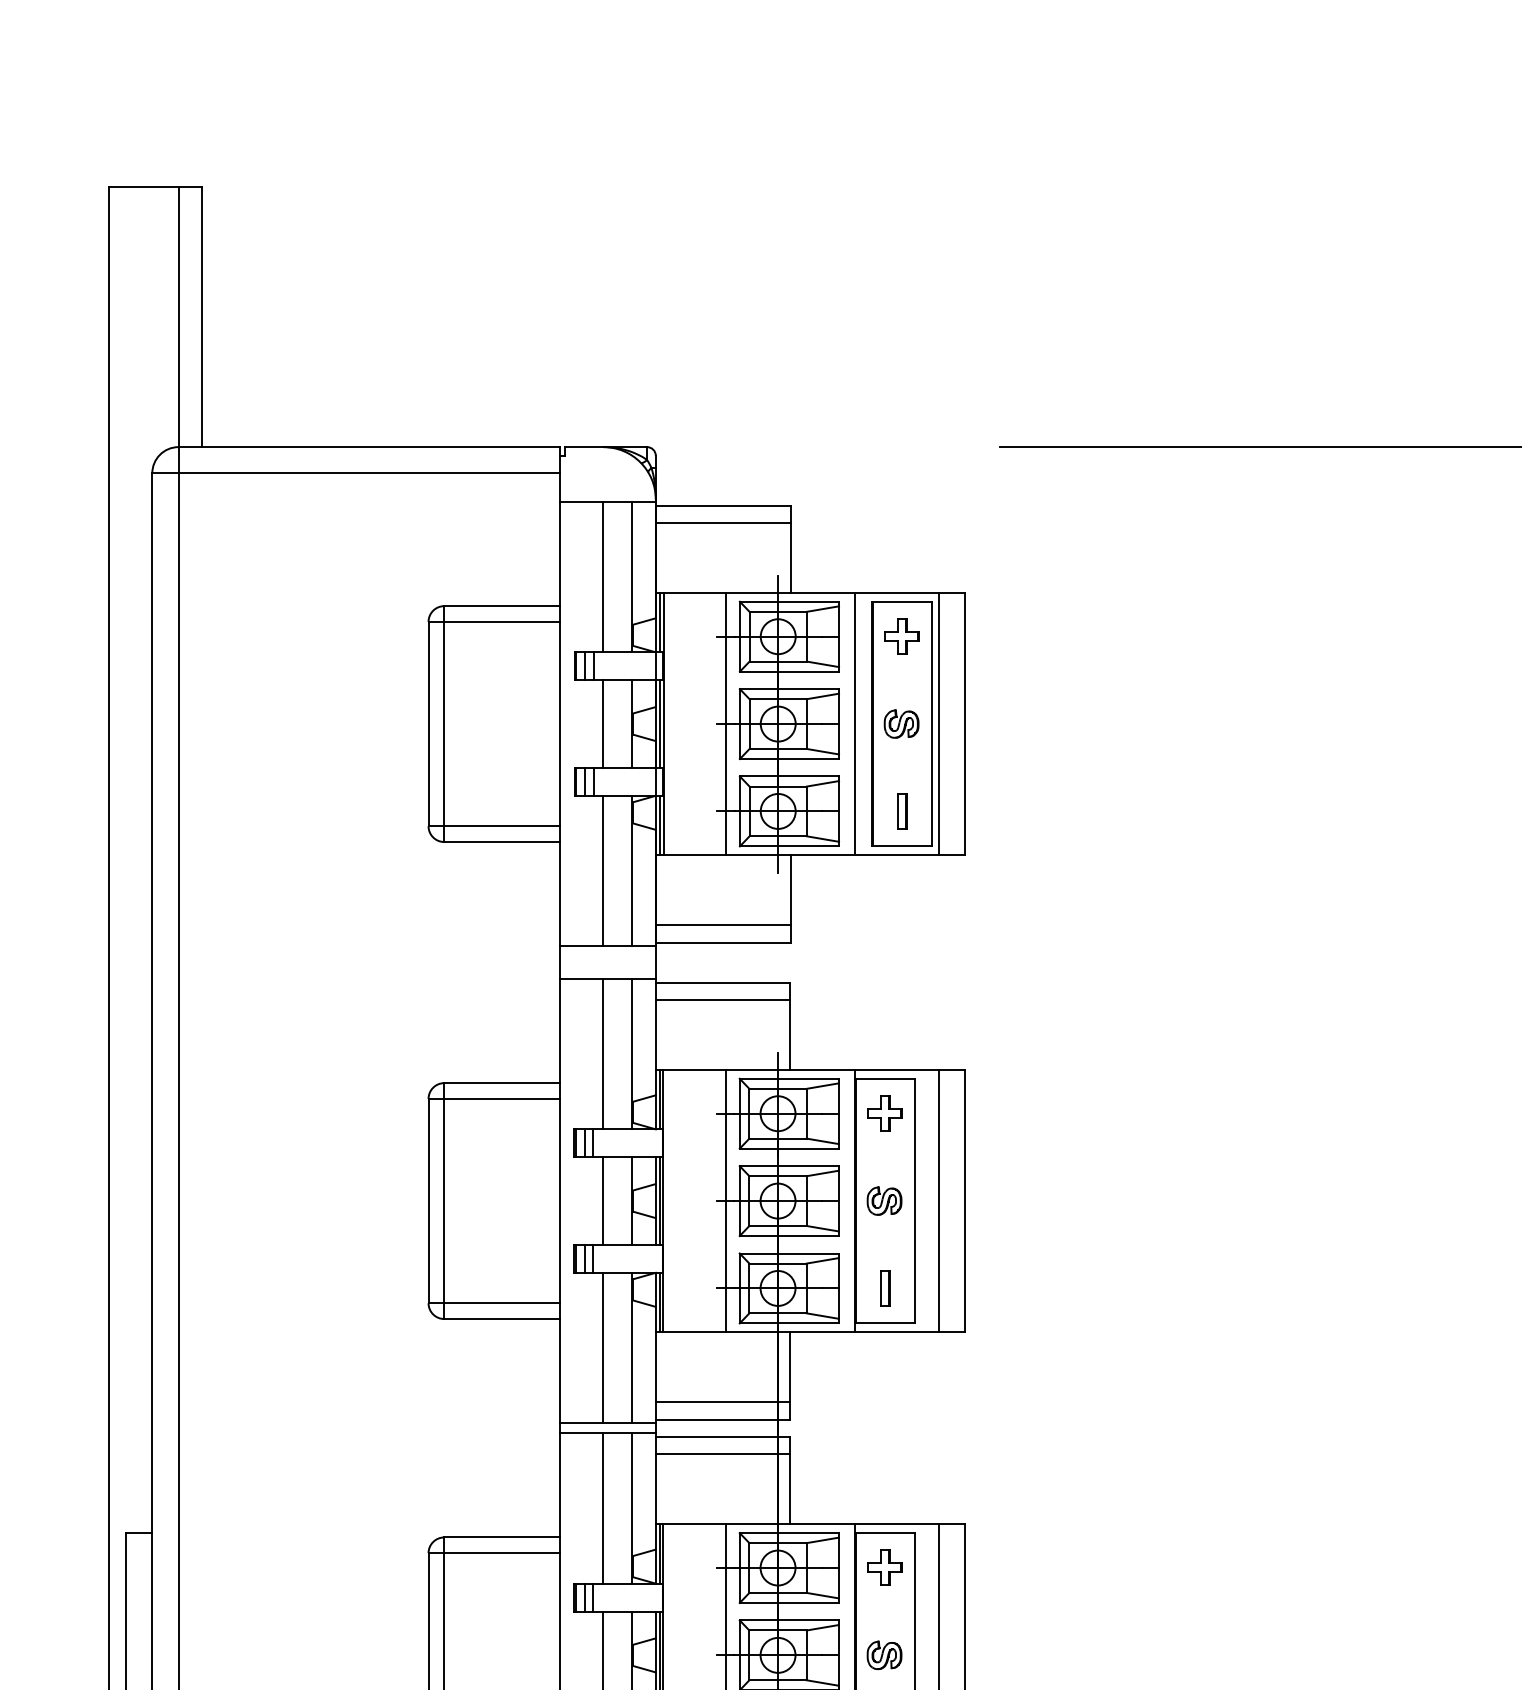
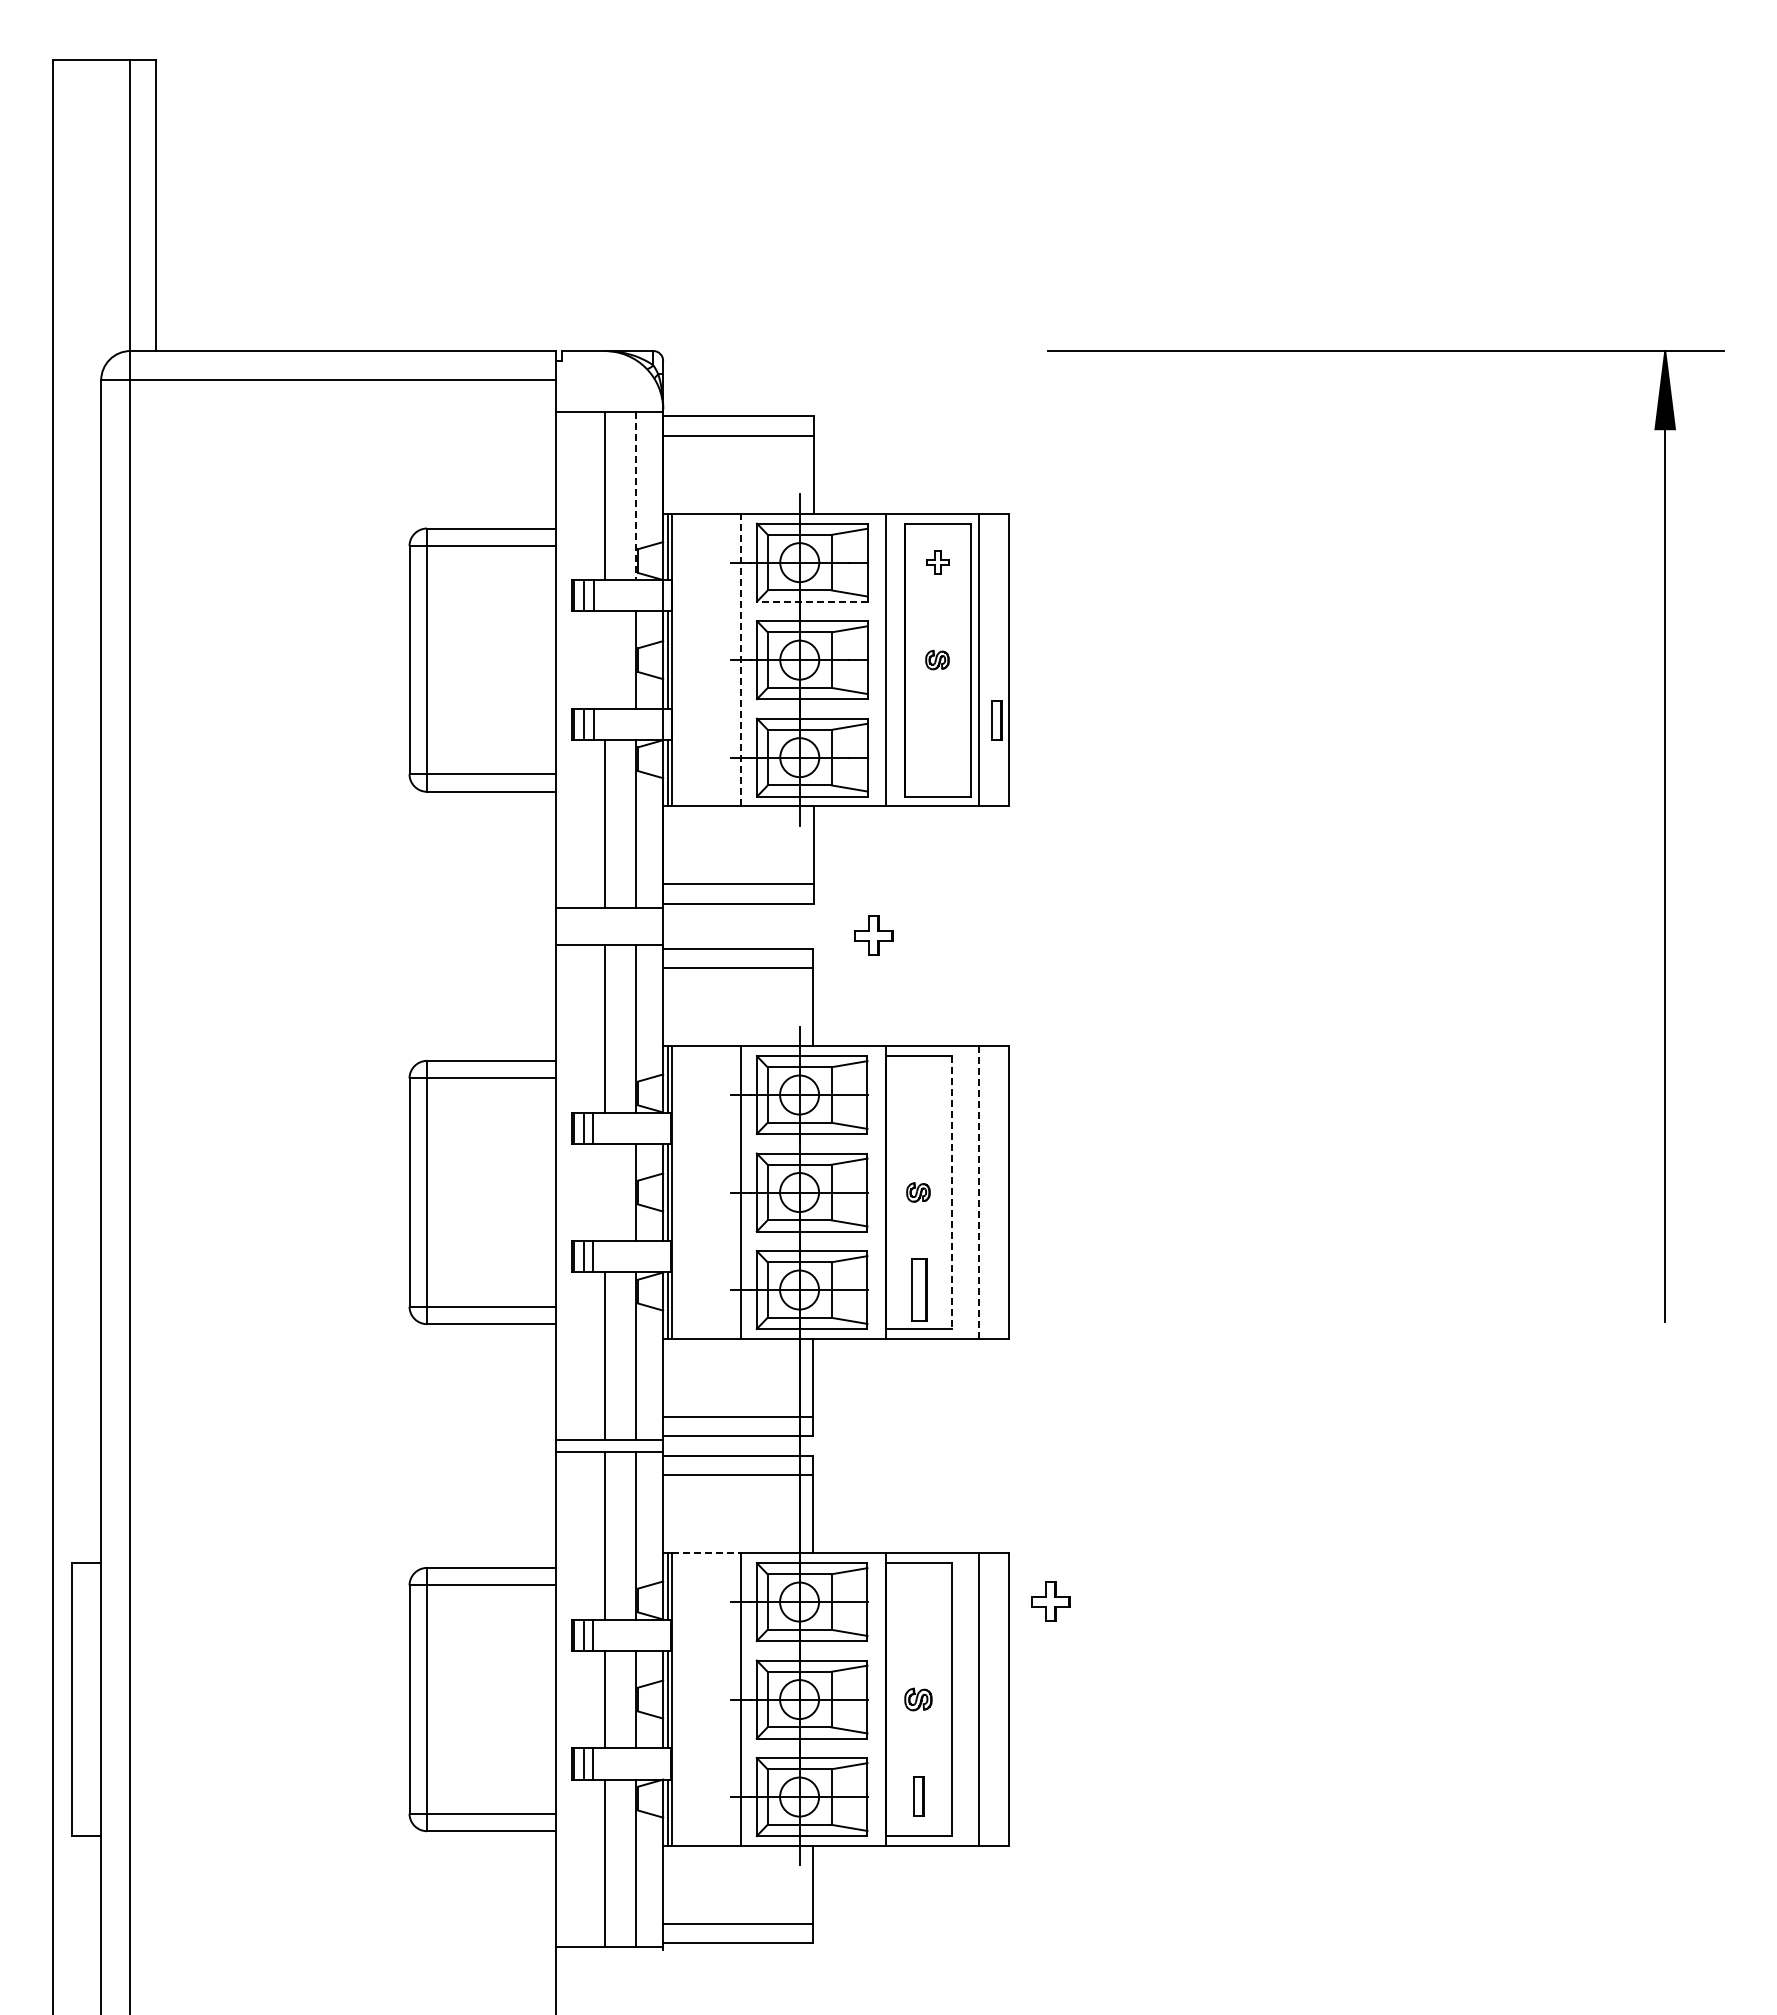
line: (631, 577) -> (636, 496), solid -> dashed
part: (901, 636) -> (937, 562), size x0.6
line: (788, 671) -> (811, 601), solid -> dashed
line: (603, 723) -> (604, 659), removed
line: (726, 723) -> (741, 659), solid -> dashed
part: (901, 723) -> (937, 659), size x0.6
part: (901, 811) -> (996, 720), moved
part: (884, 1113) -> (873, 935), moved
line: (603, 1201) -> (604, 1192), removed
part: (884, 1201) -> (918, 1192), size x0.6
line: (915, 1201) -> (952, 1192), solid -> dashed
line: (939, 1201) -> (979, 1193), solid -> dashed
part: (884, 1287) -> (918, 1289), size x1.6
line: (694, 1524) -> (706, 1553), solid -> dashed
part: (884, 1567) -> (1050, 1601), moved
part: (884, 1655) -> (918, 1699), size x0.7

